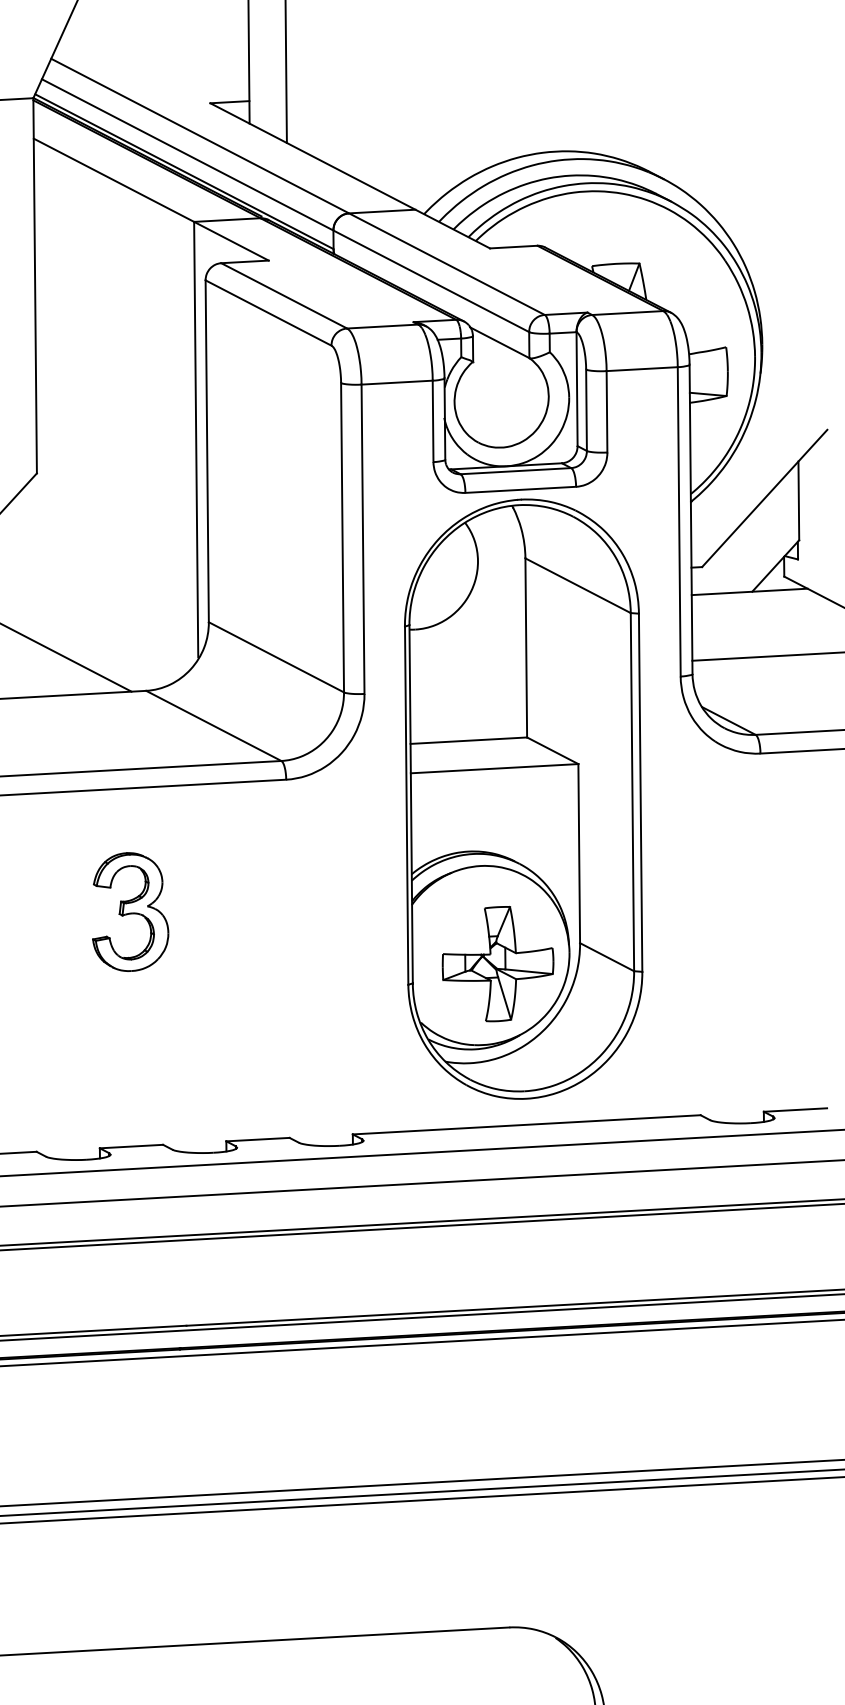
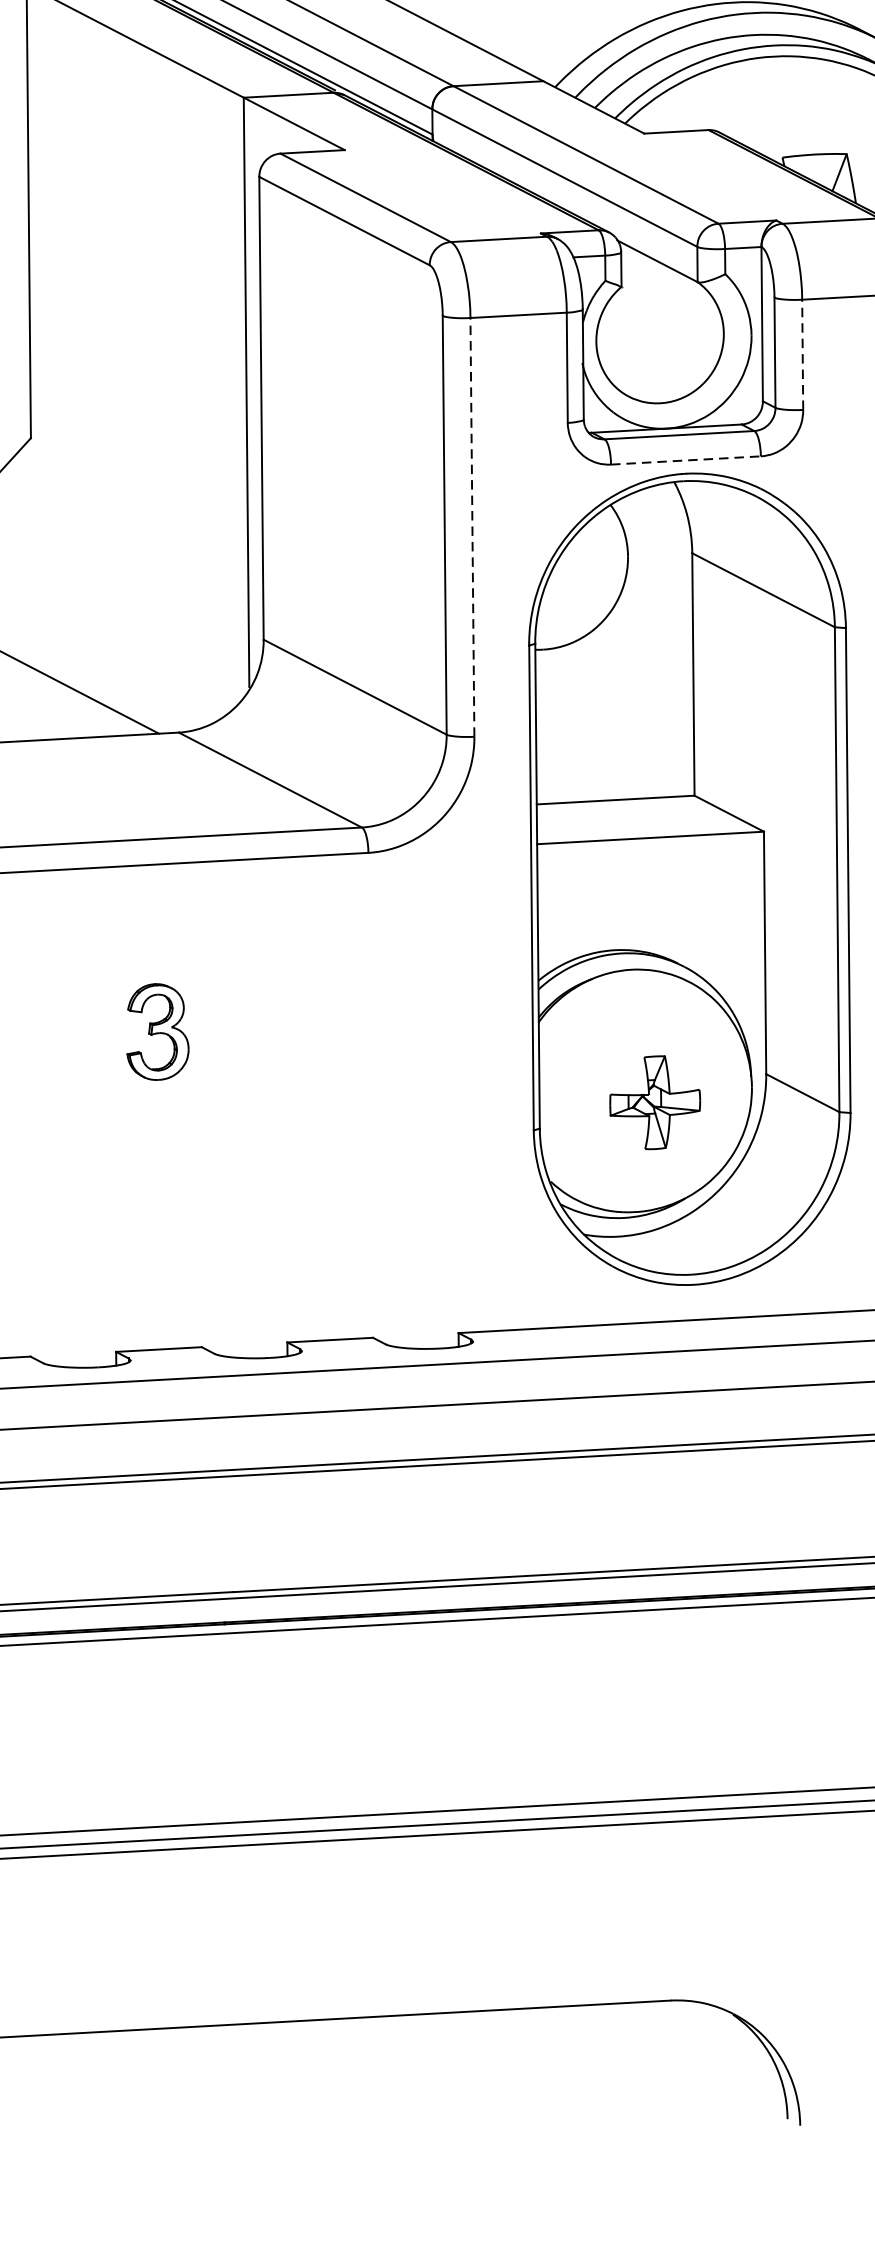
line: (607, 411) -> (803, 354), solid -> dashed
line: (521, 489) -> (686, 459), solid -> dashed
line: (363, 539) -> (473, 527), solid -> dashed
part: (130, 911) -> (157, 1031), size x0.6
part: (497, 964) -> (654, 1103), size x0.6

